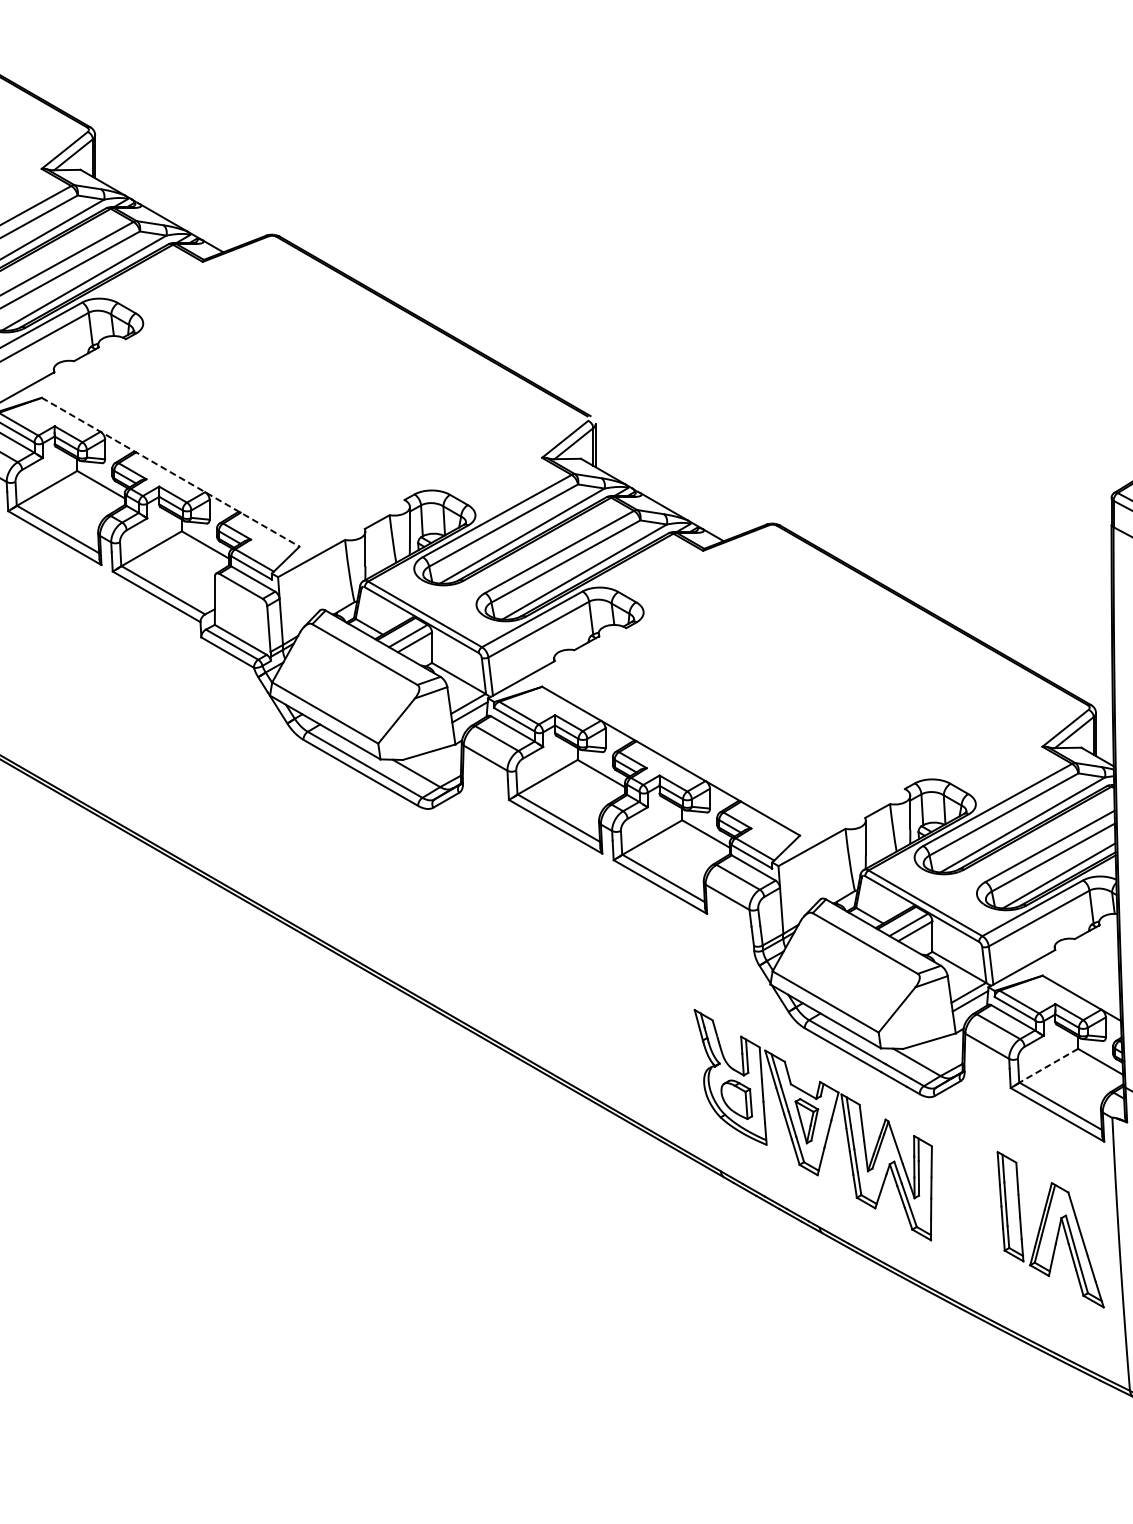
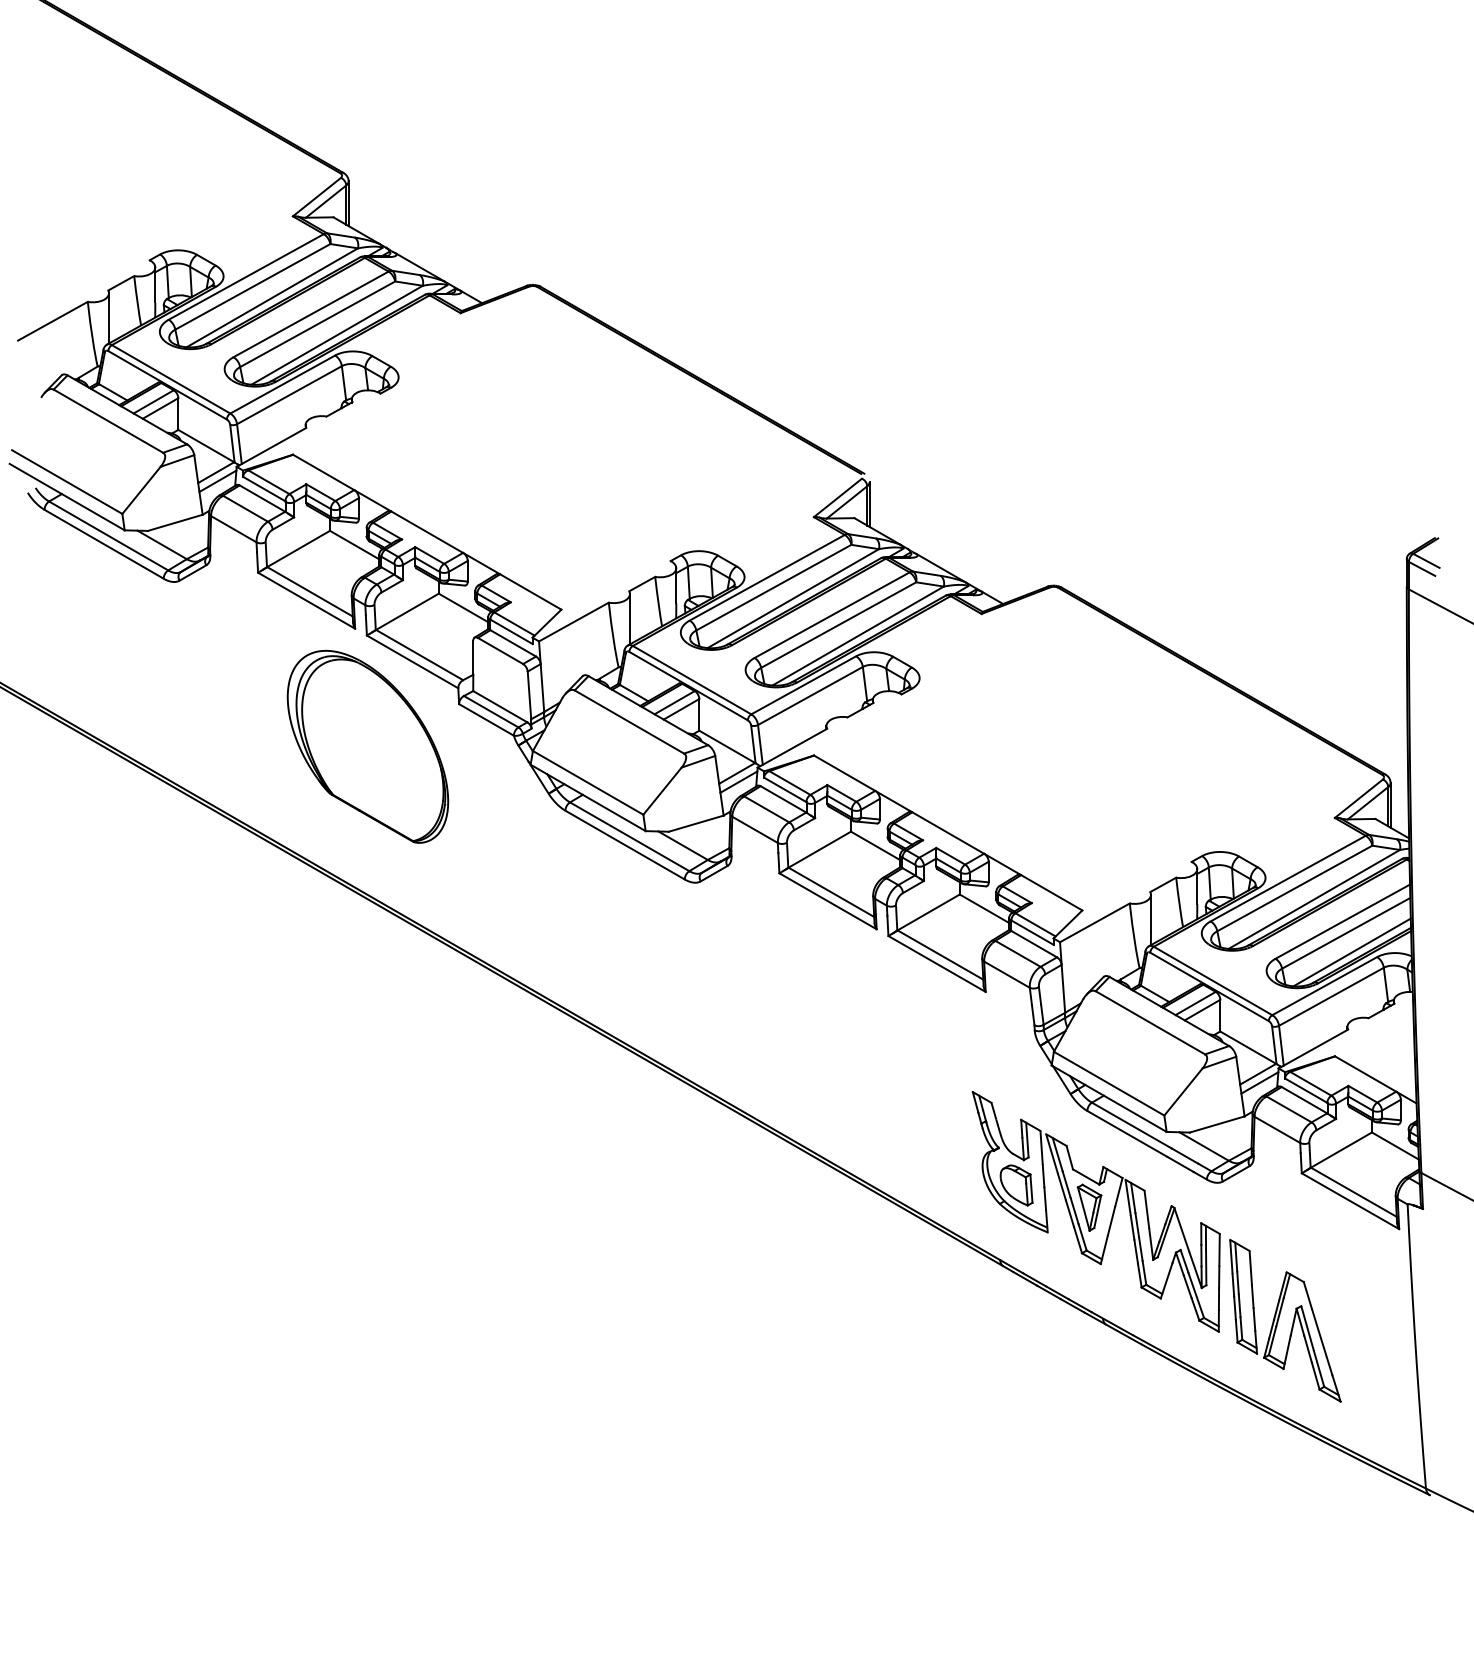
line: (170, 472) -> (427, 532), dashed -> solid
part: (113, 678) -> (367, 746), added
line: (1048, 1066) -> (1341, 1150), dashed -> solid
part: (1050, 1229) -> (1285, 1320), moved

